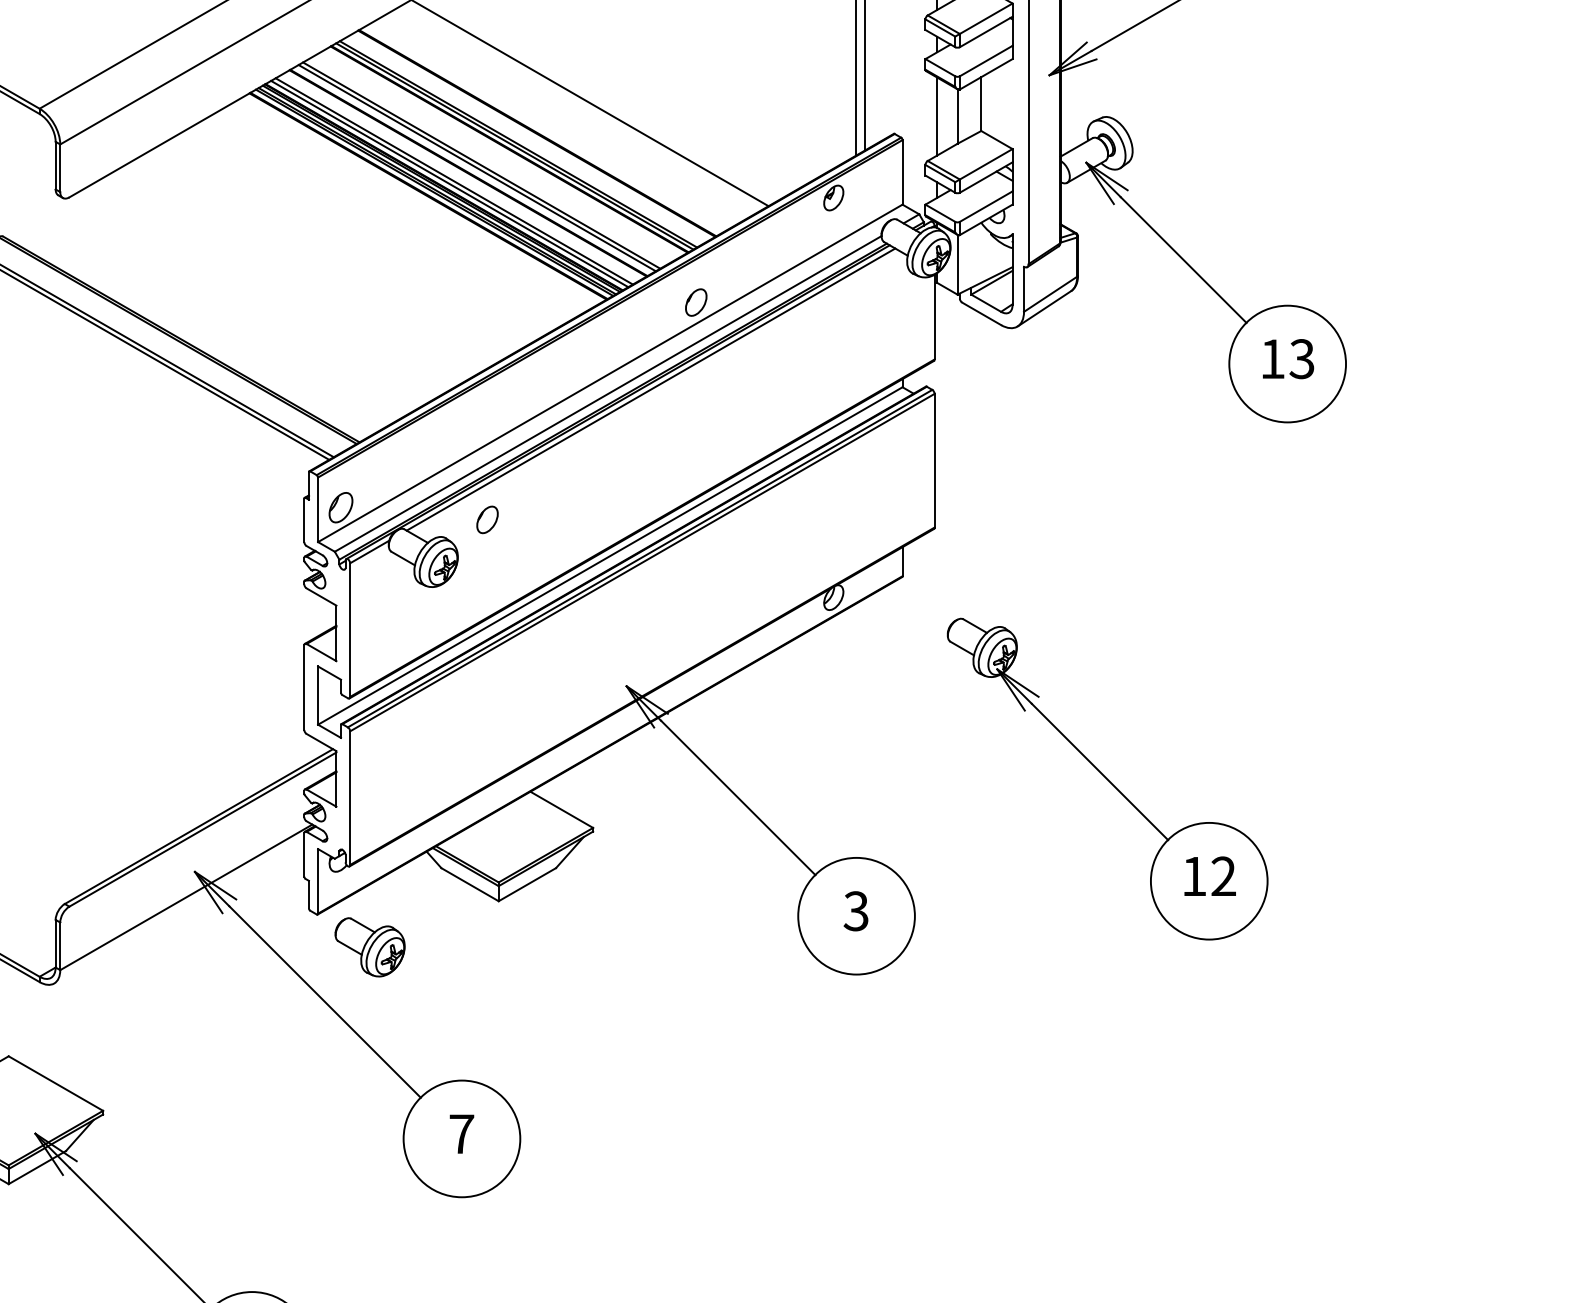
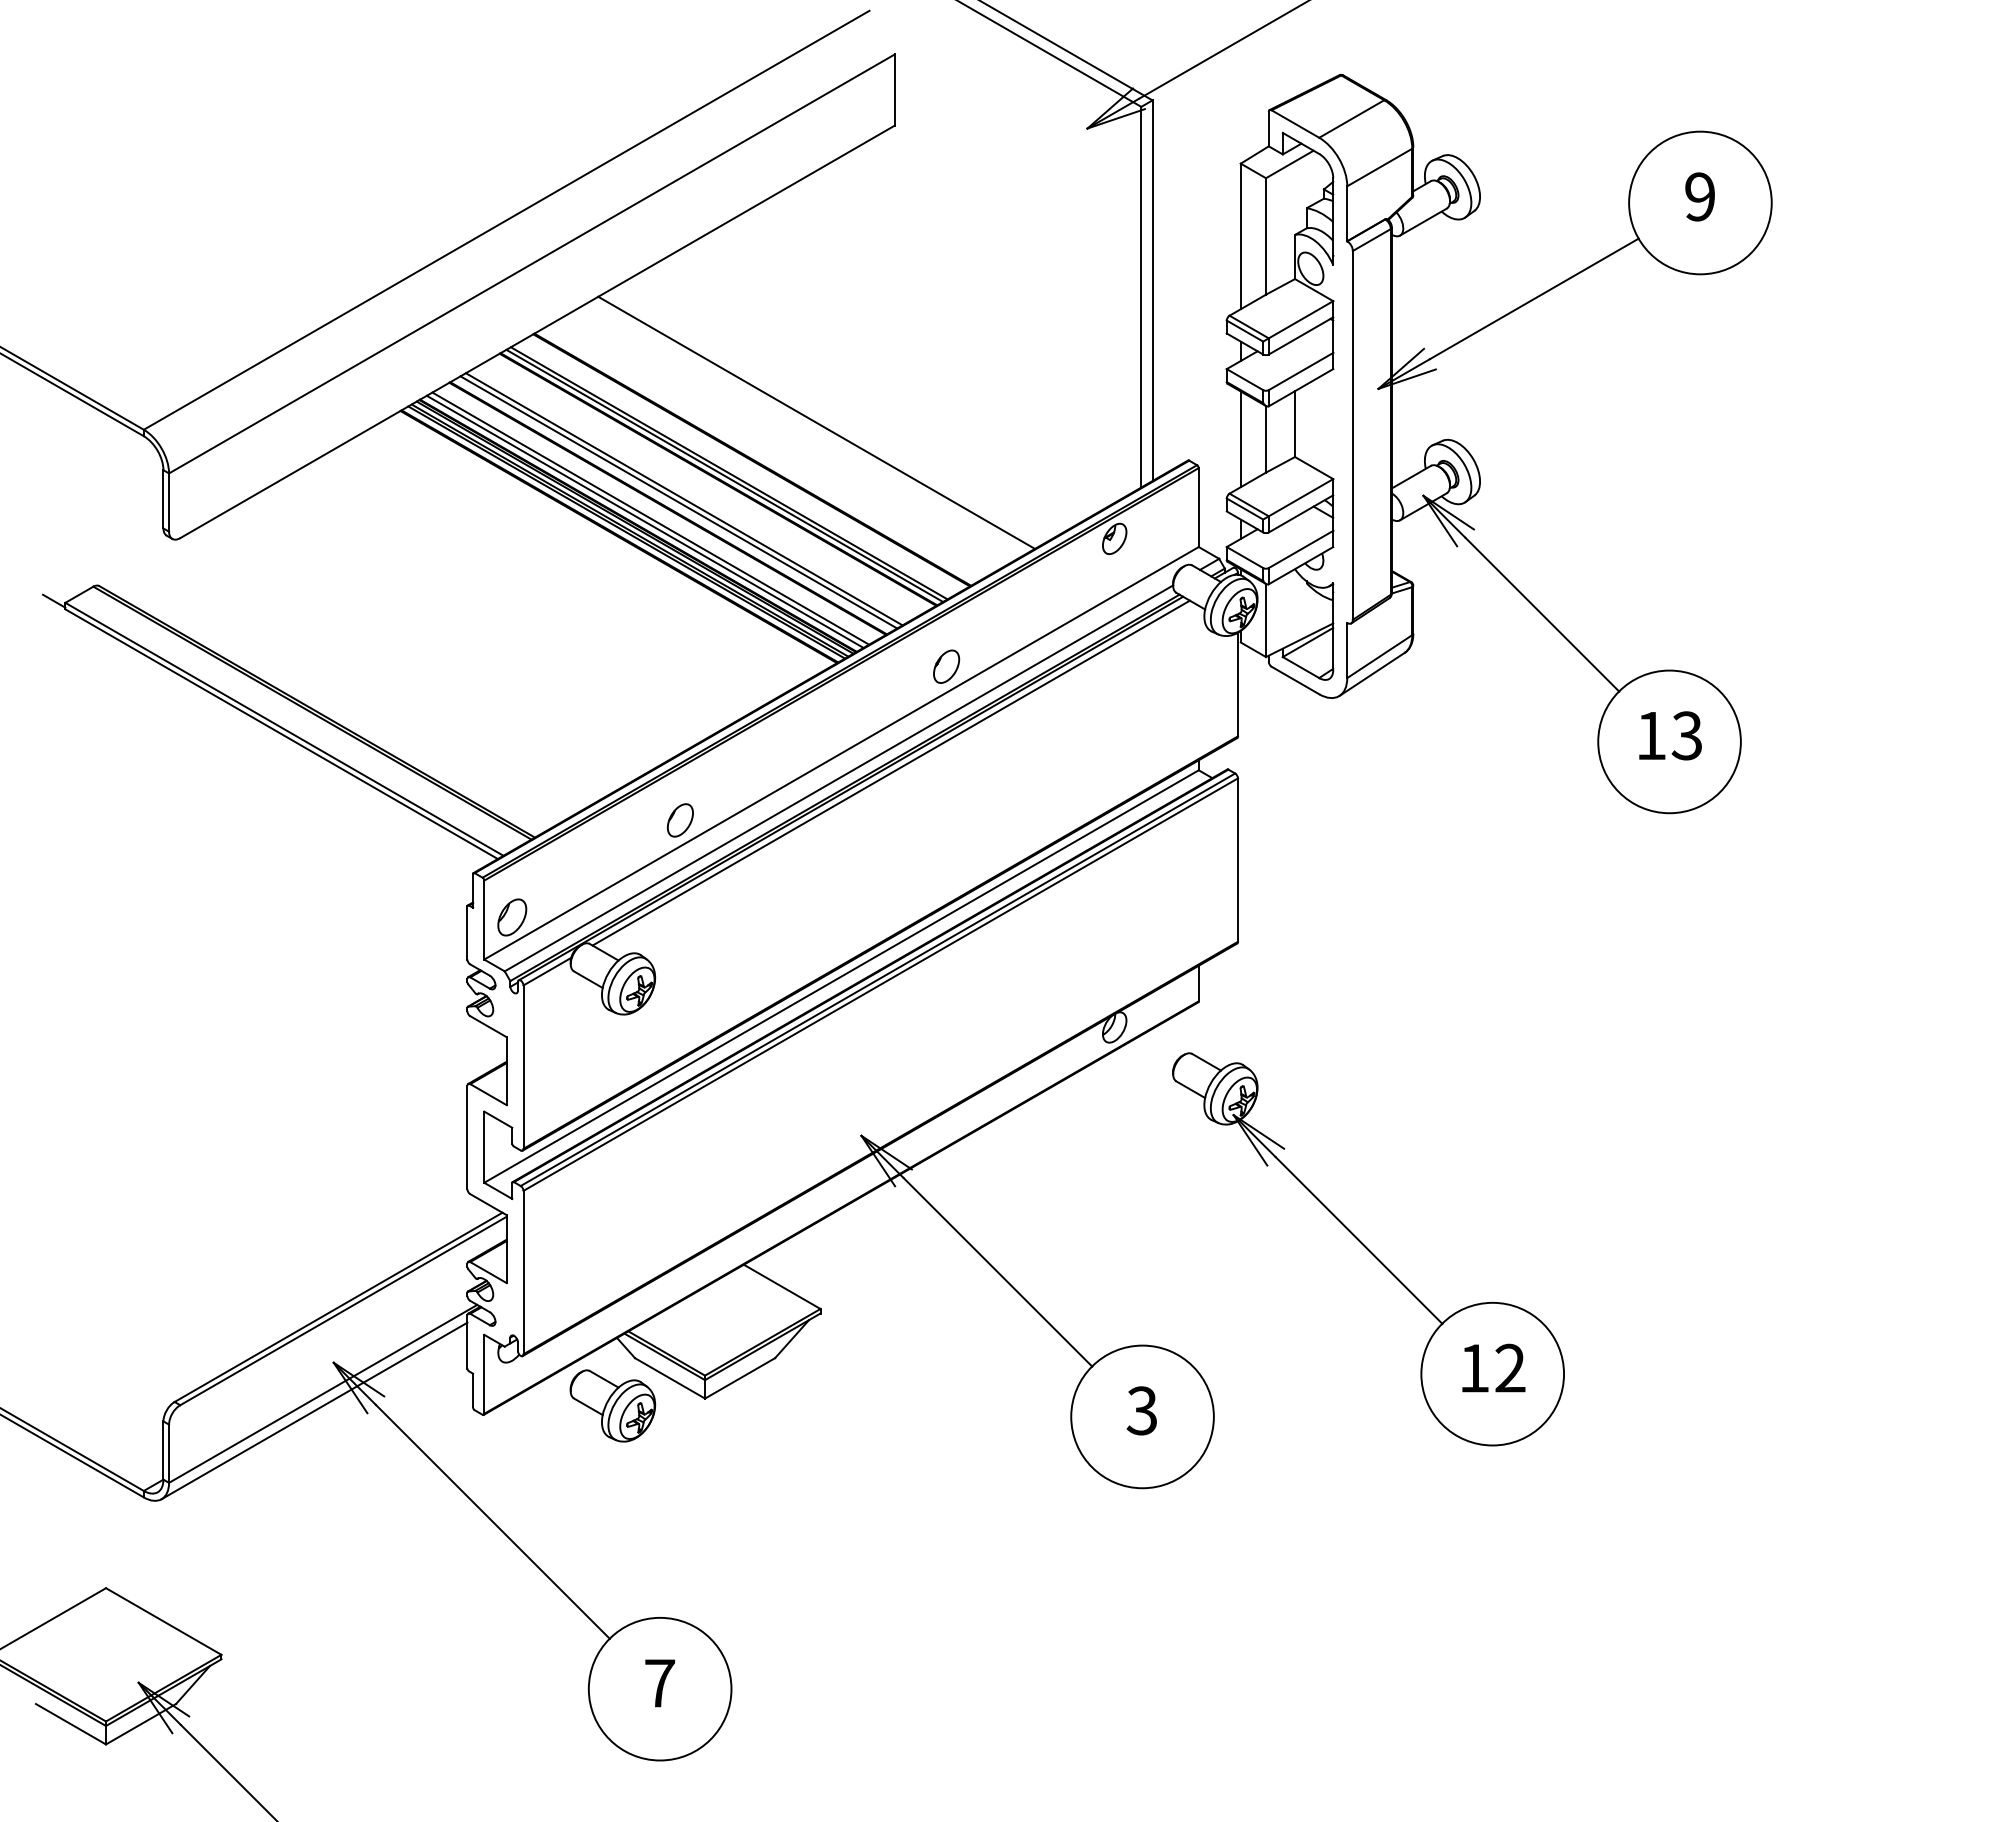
part: (487, 519) -> (680, 820), moved
part: (1107, 779) -> (1368, 1249), moved
line: (179, 910) -> (314, 1410), added
part: (369, 946) -> (612, 1405), moved

